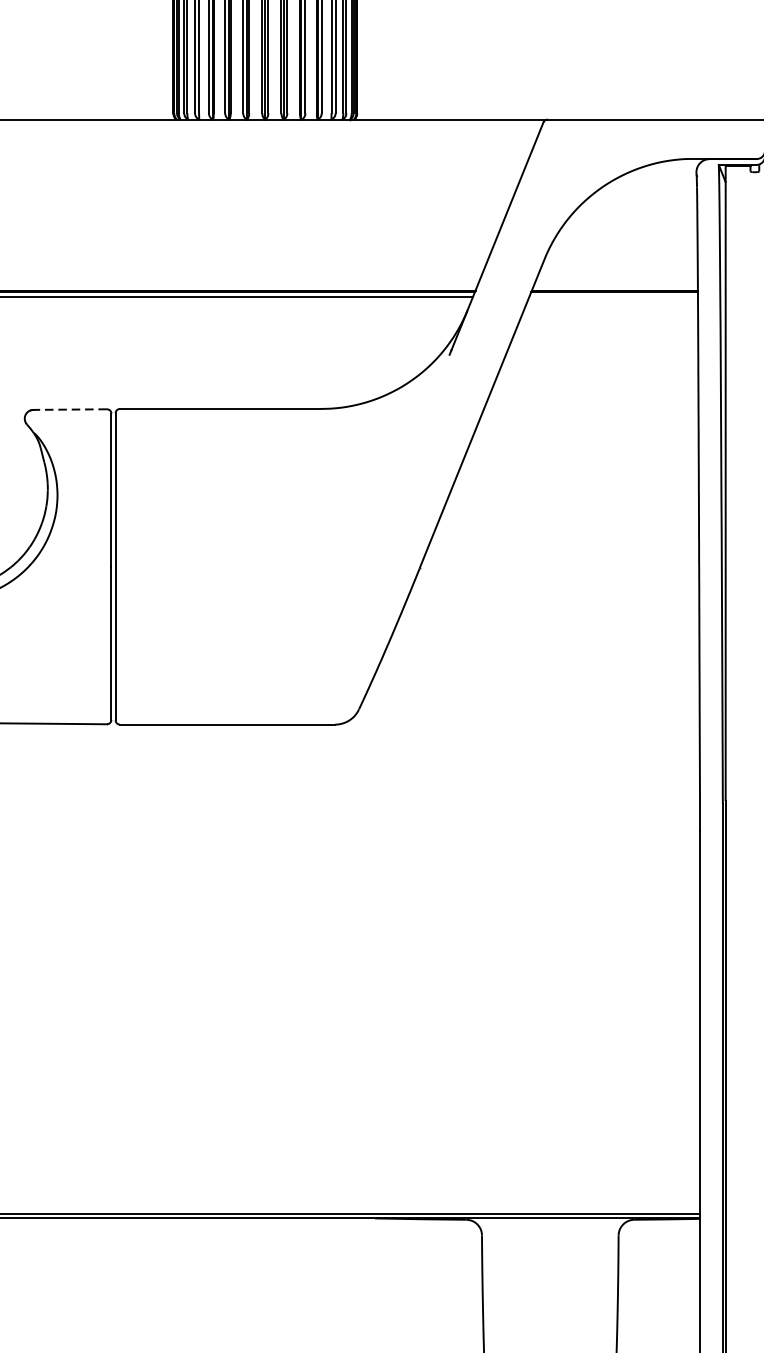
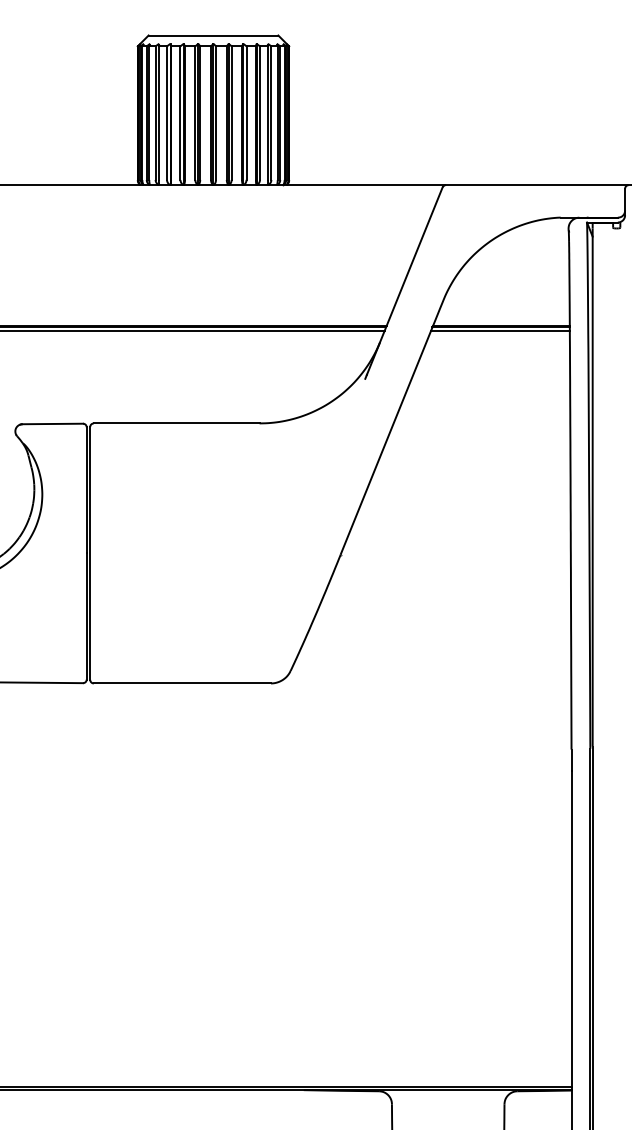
line: (613, 297) -> (500, 331), added
line: (69, 409) -> (52, 423), dashed -> solid

